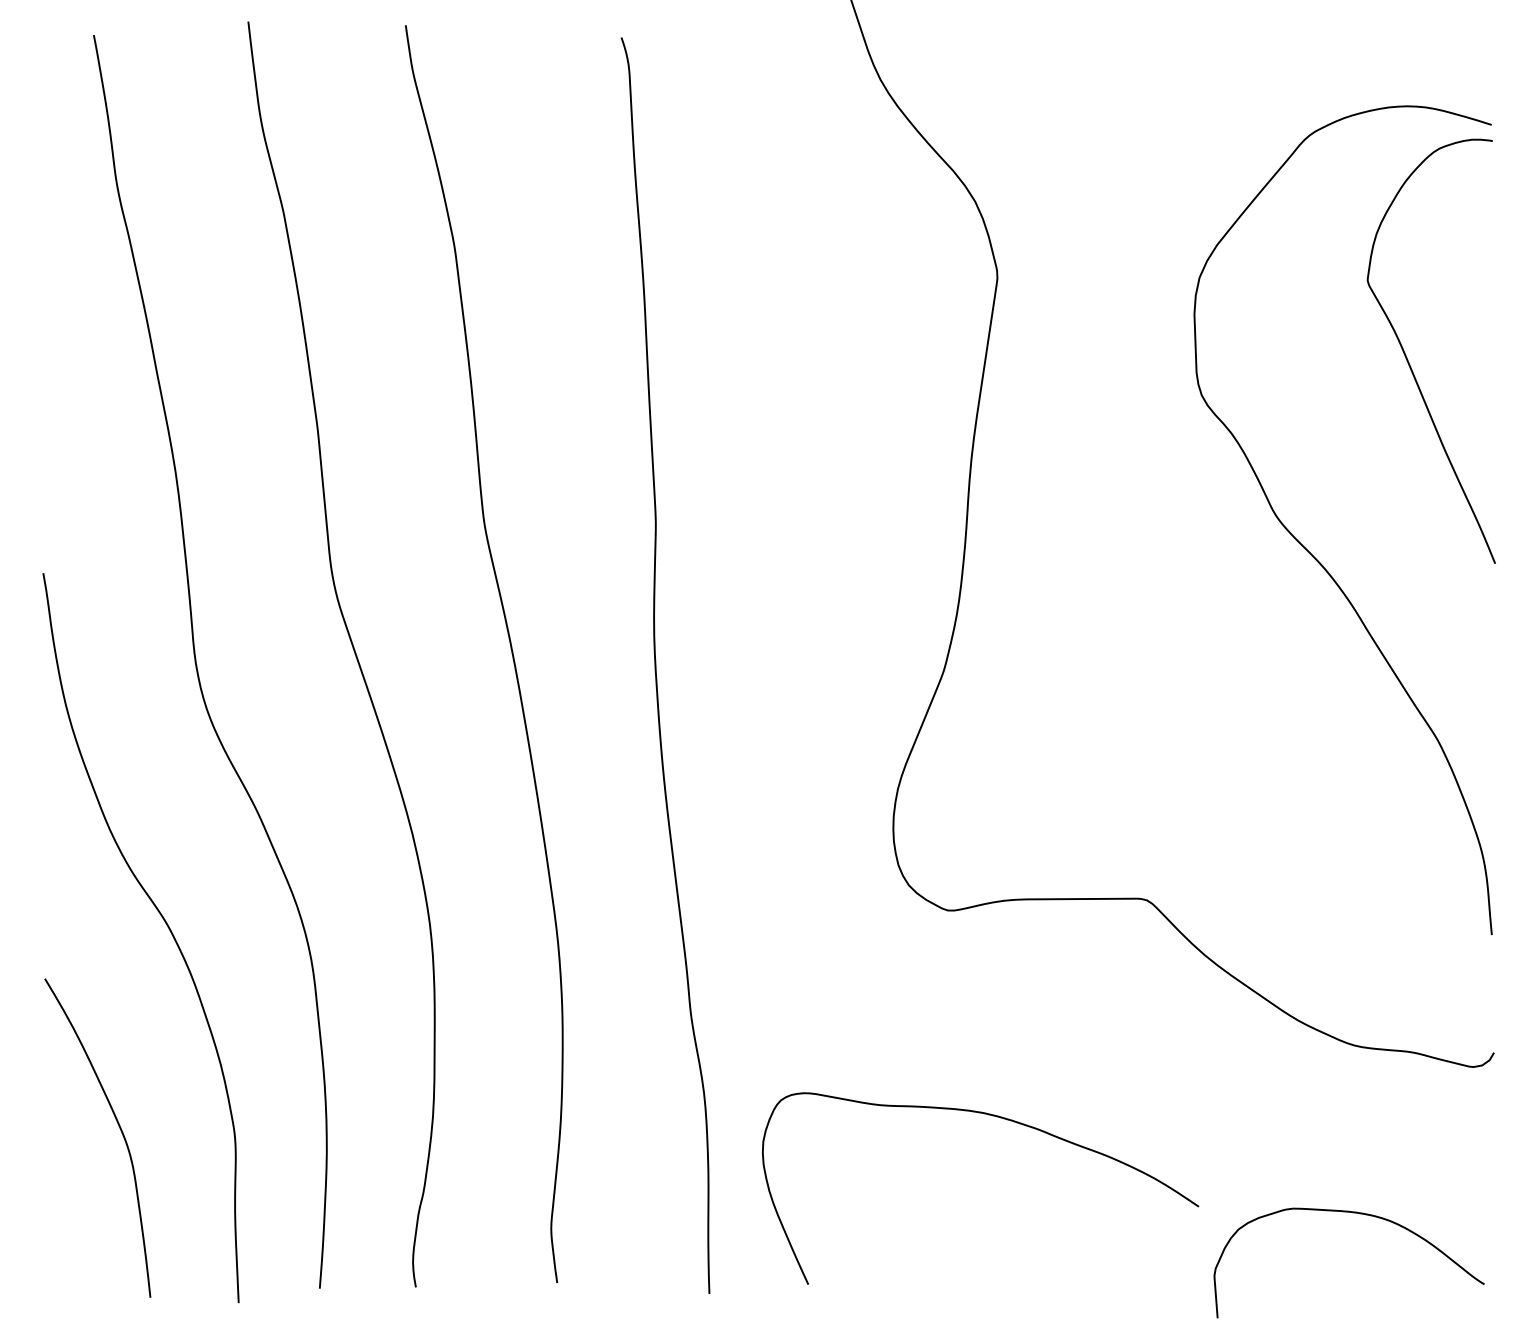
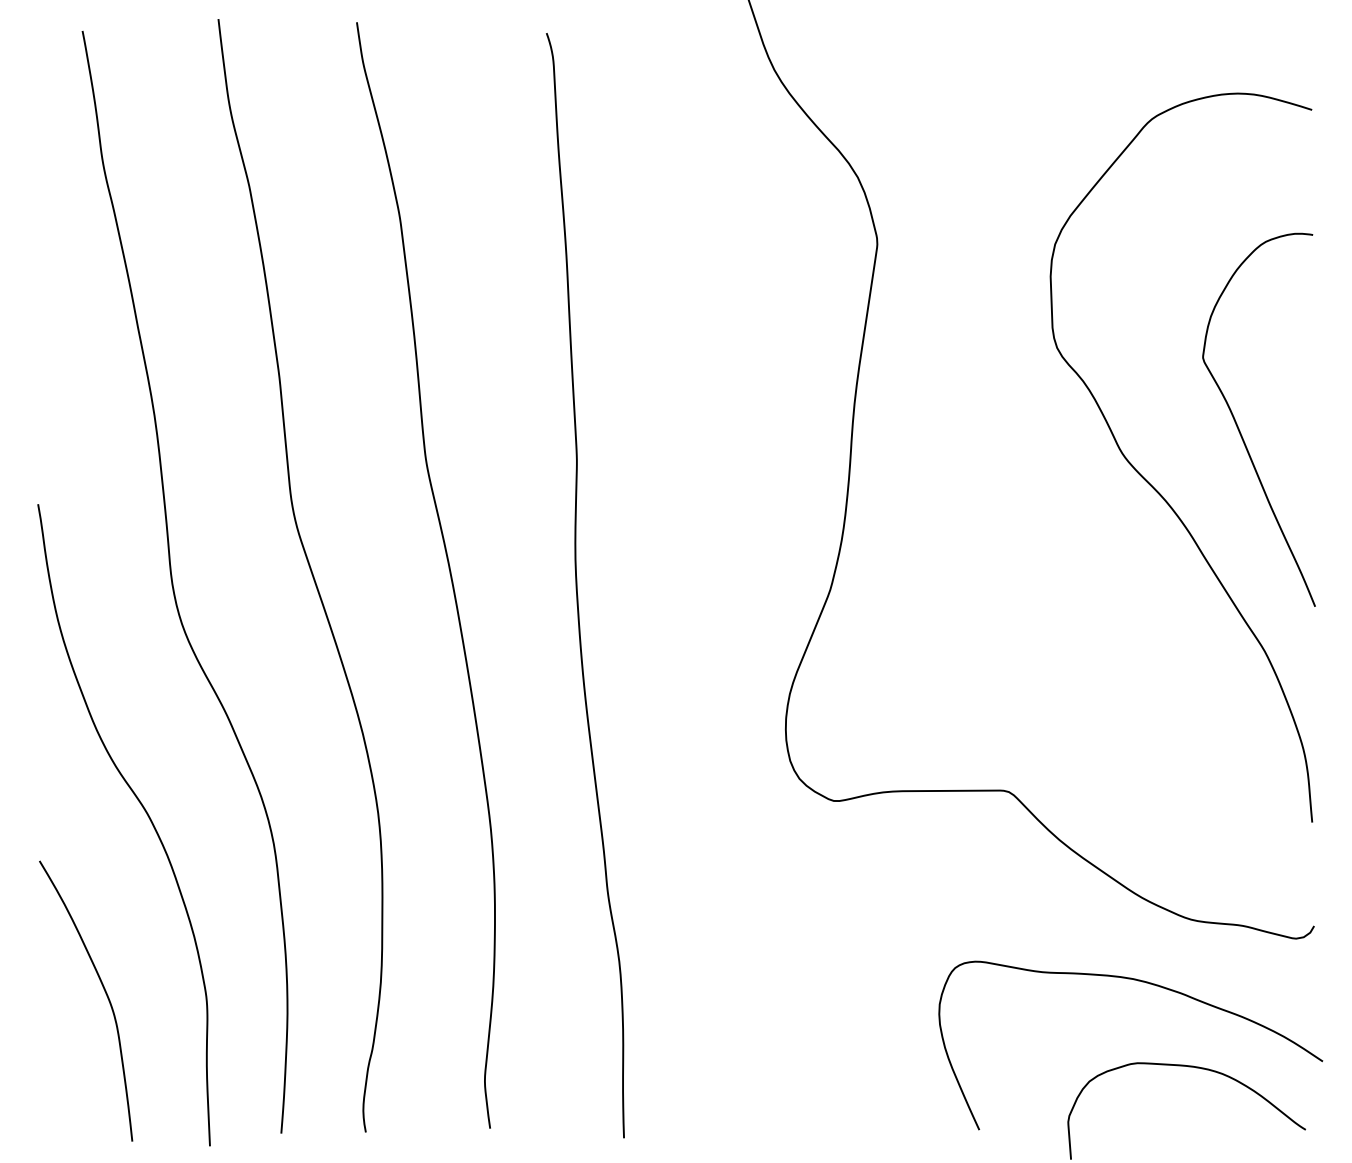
curve: (1408, 359) -> (1238, 427), moved
curve: (1003, 1119) -> (1150, 984), moved

